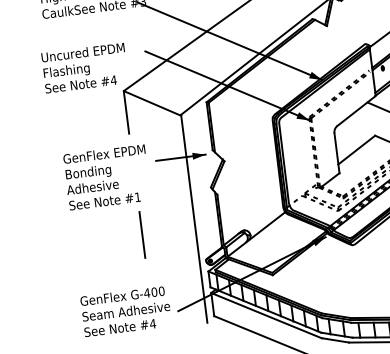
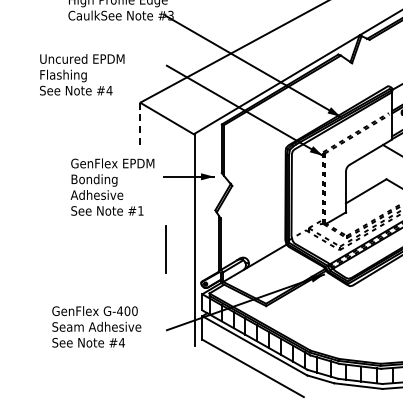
text: (85, 67) -> (82, 74), moved
line: (126, 112) -> (140, 124), solid -> dashed
line: (142, 235) -> (165, 249), moved
text: (125, 311) -> (96, 326), moved

